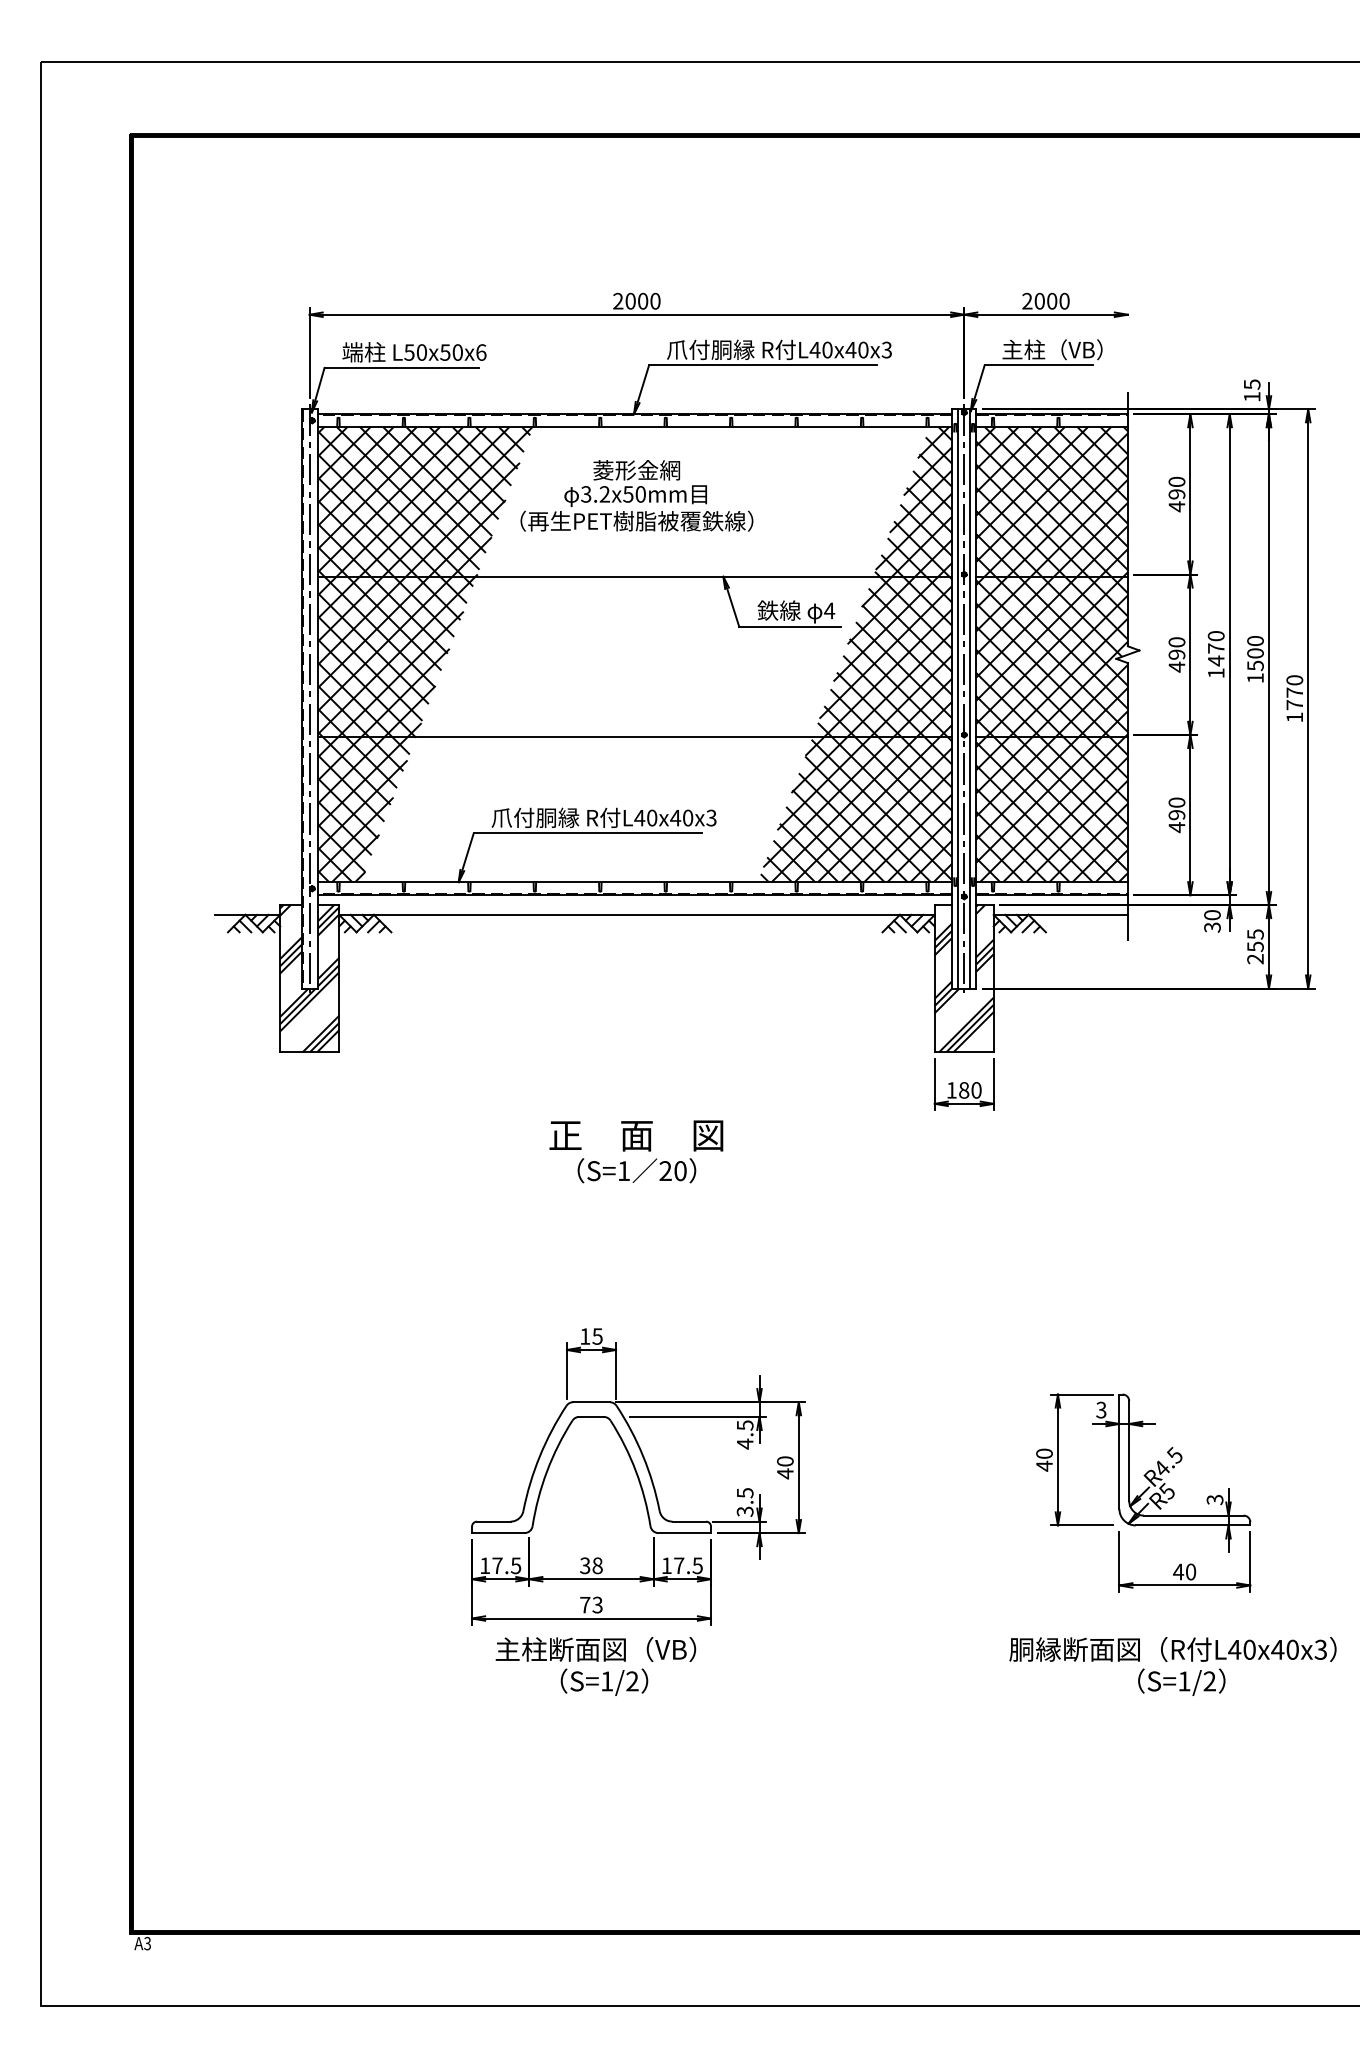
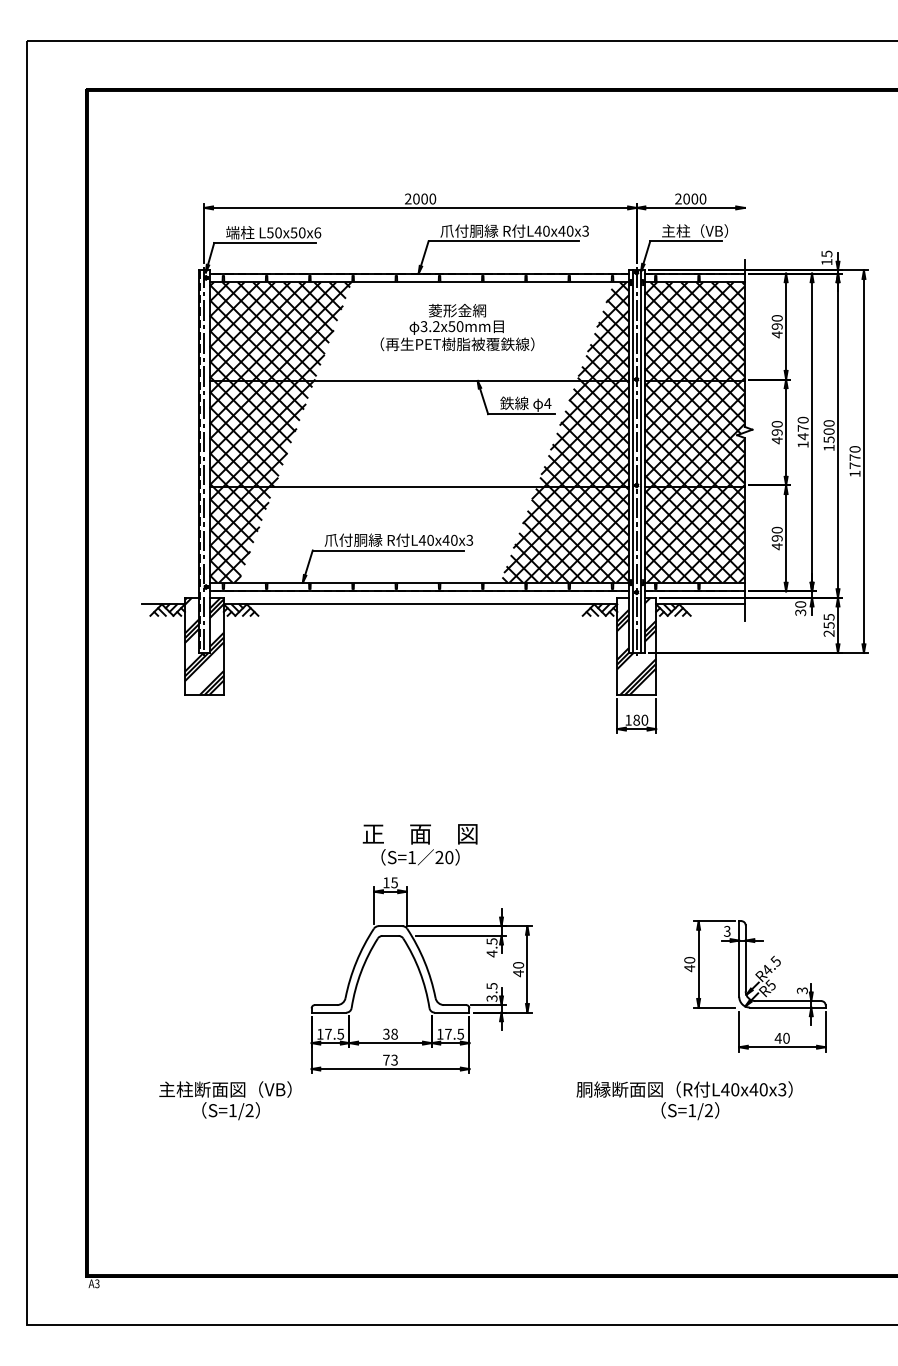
text: (636, 495) -> (457, 327), moved
text: (635, 1151) -> (419, 844), moved
text: (595, 1666) -> (225, 1100), moved
text: (1172, 1666) -> (684, 1100), moved

